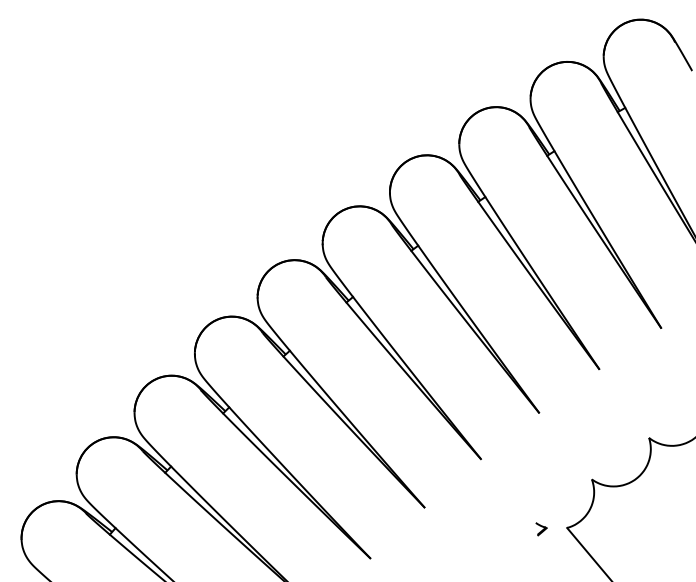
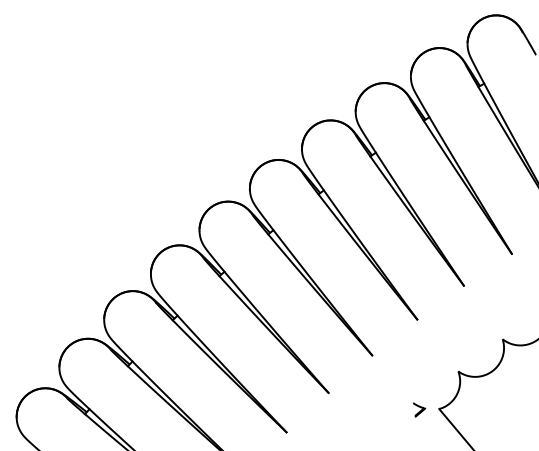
part: (541, 529) -> (419, 410), size x1.4

